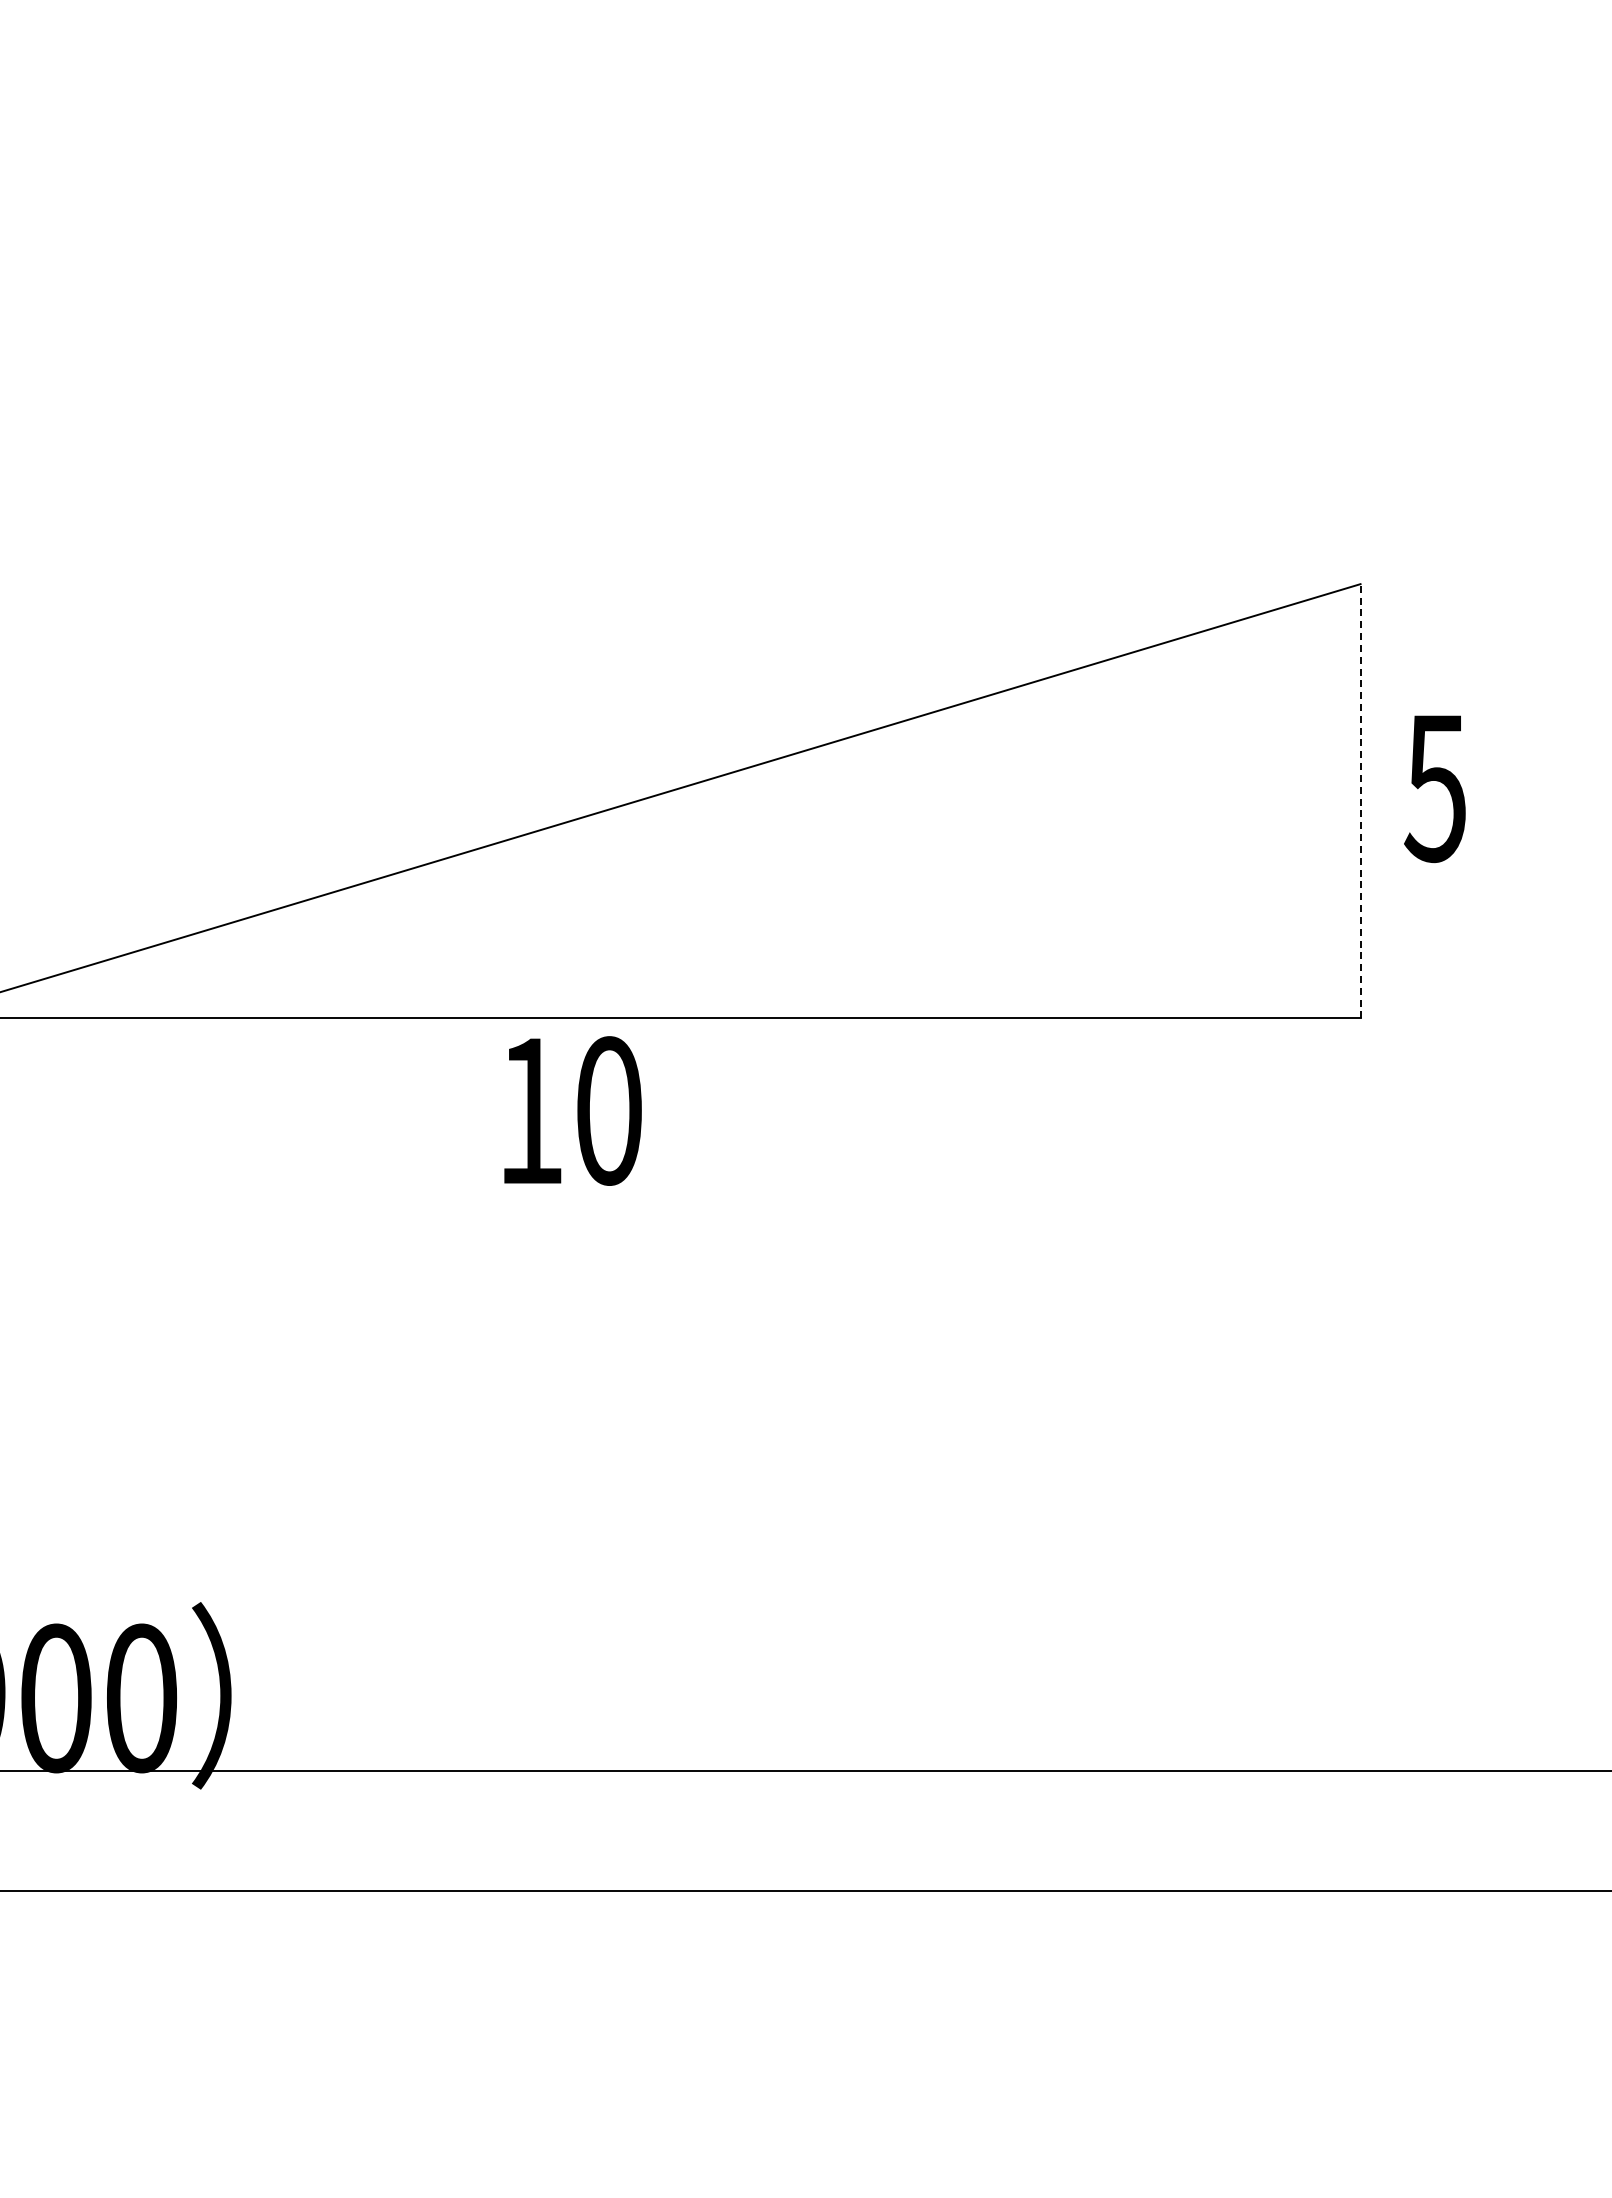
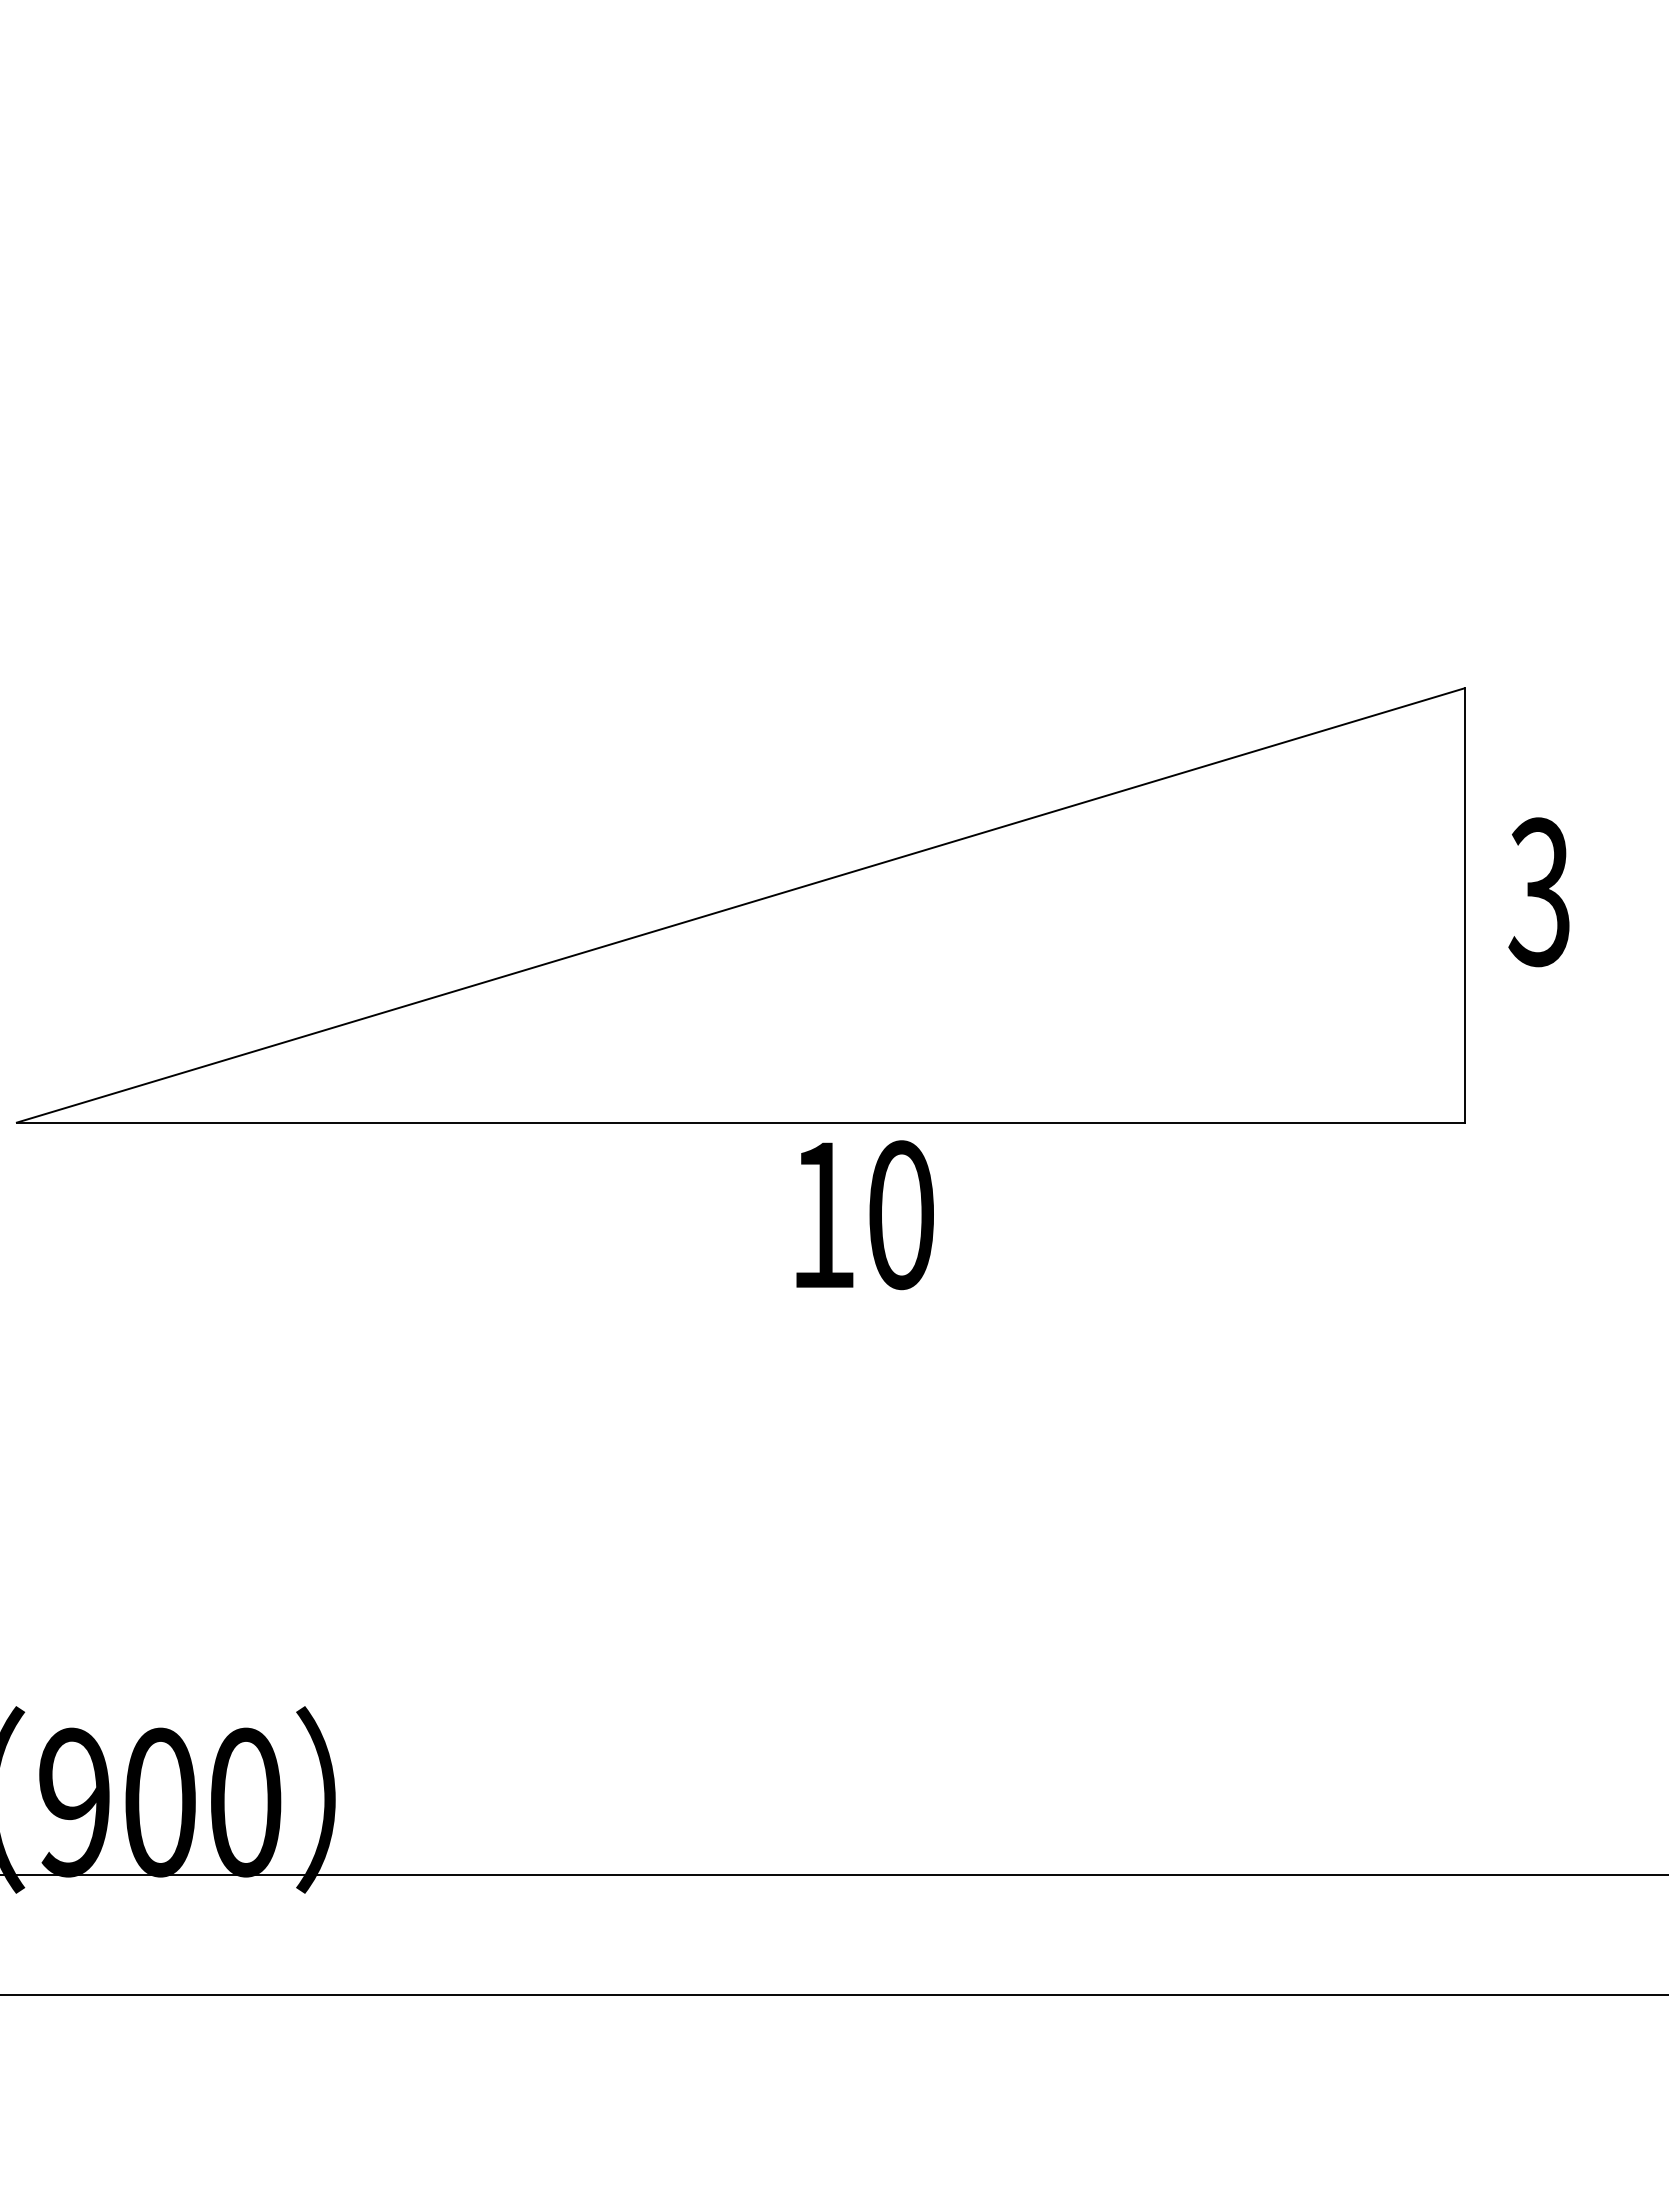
text: (1434, 788) -> (1538, 892), 5 -> 3
line: (1360, 800) -> (1464, 904), dashed -> solid
text: (572, 1111) -> (864, 1215), moved

